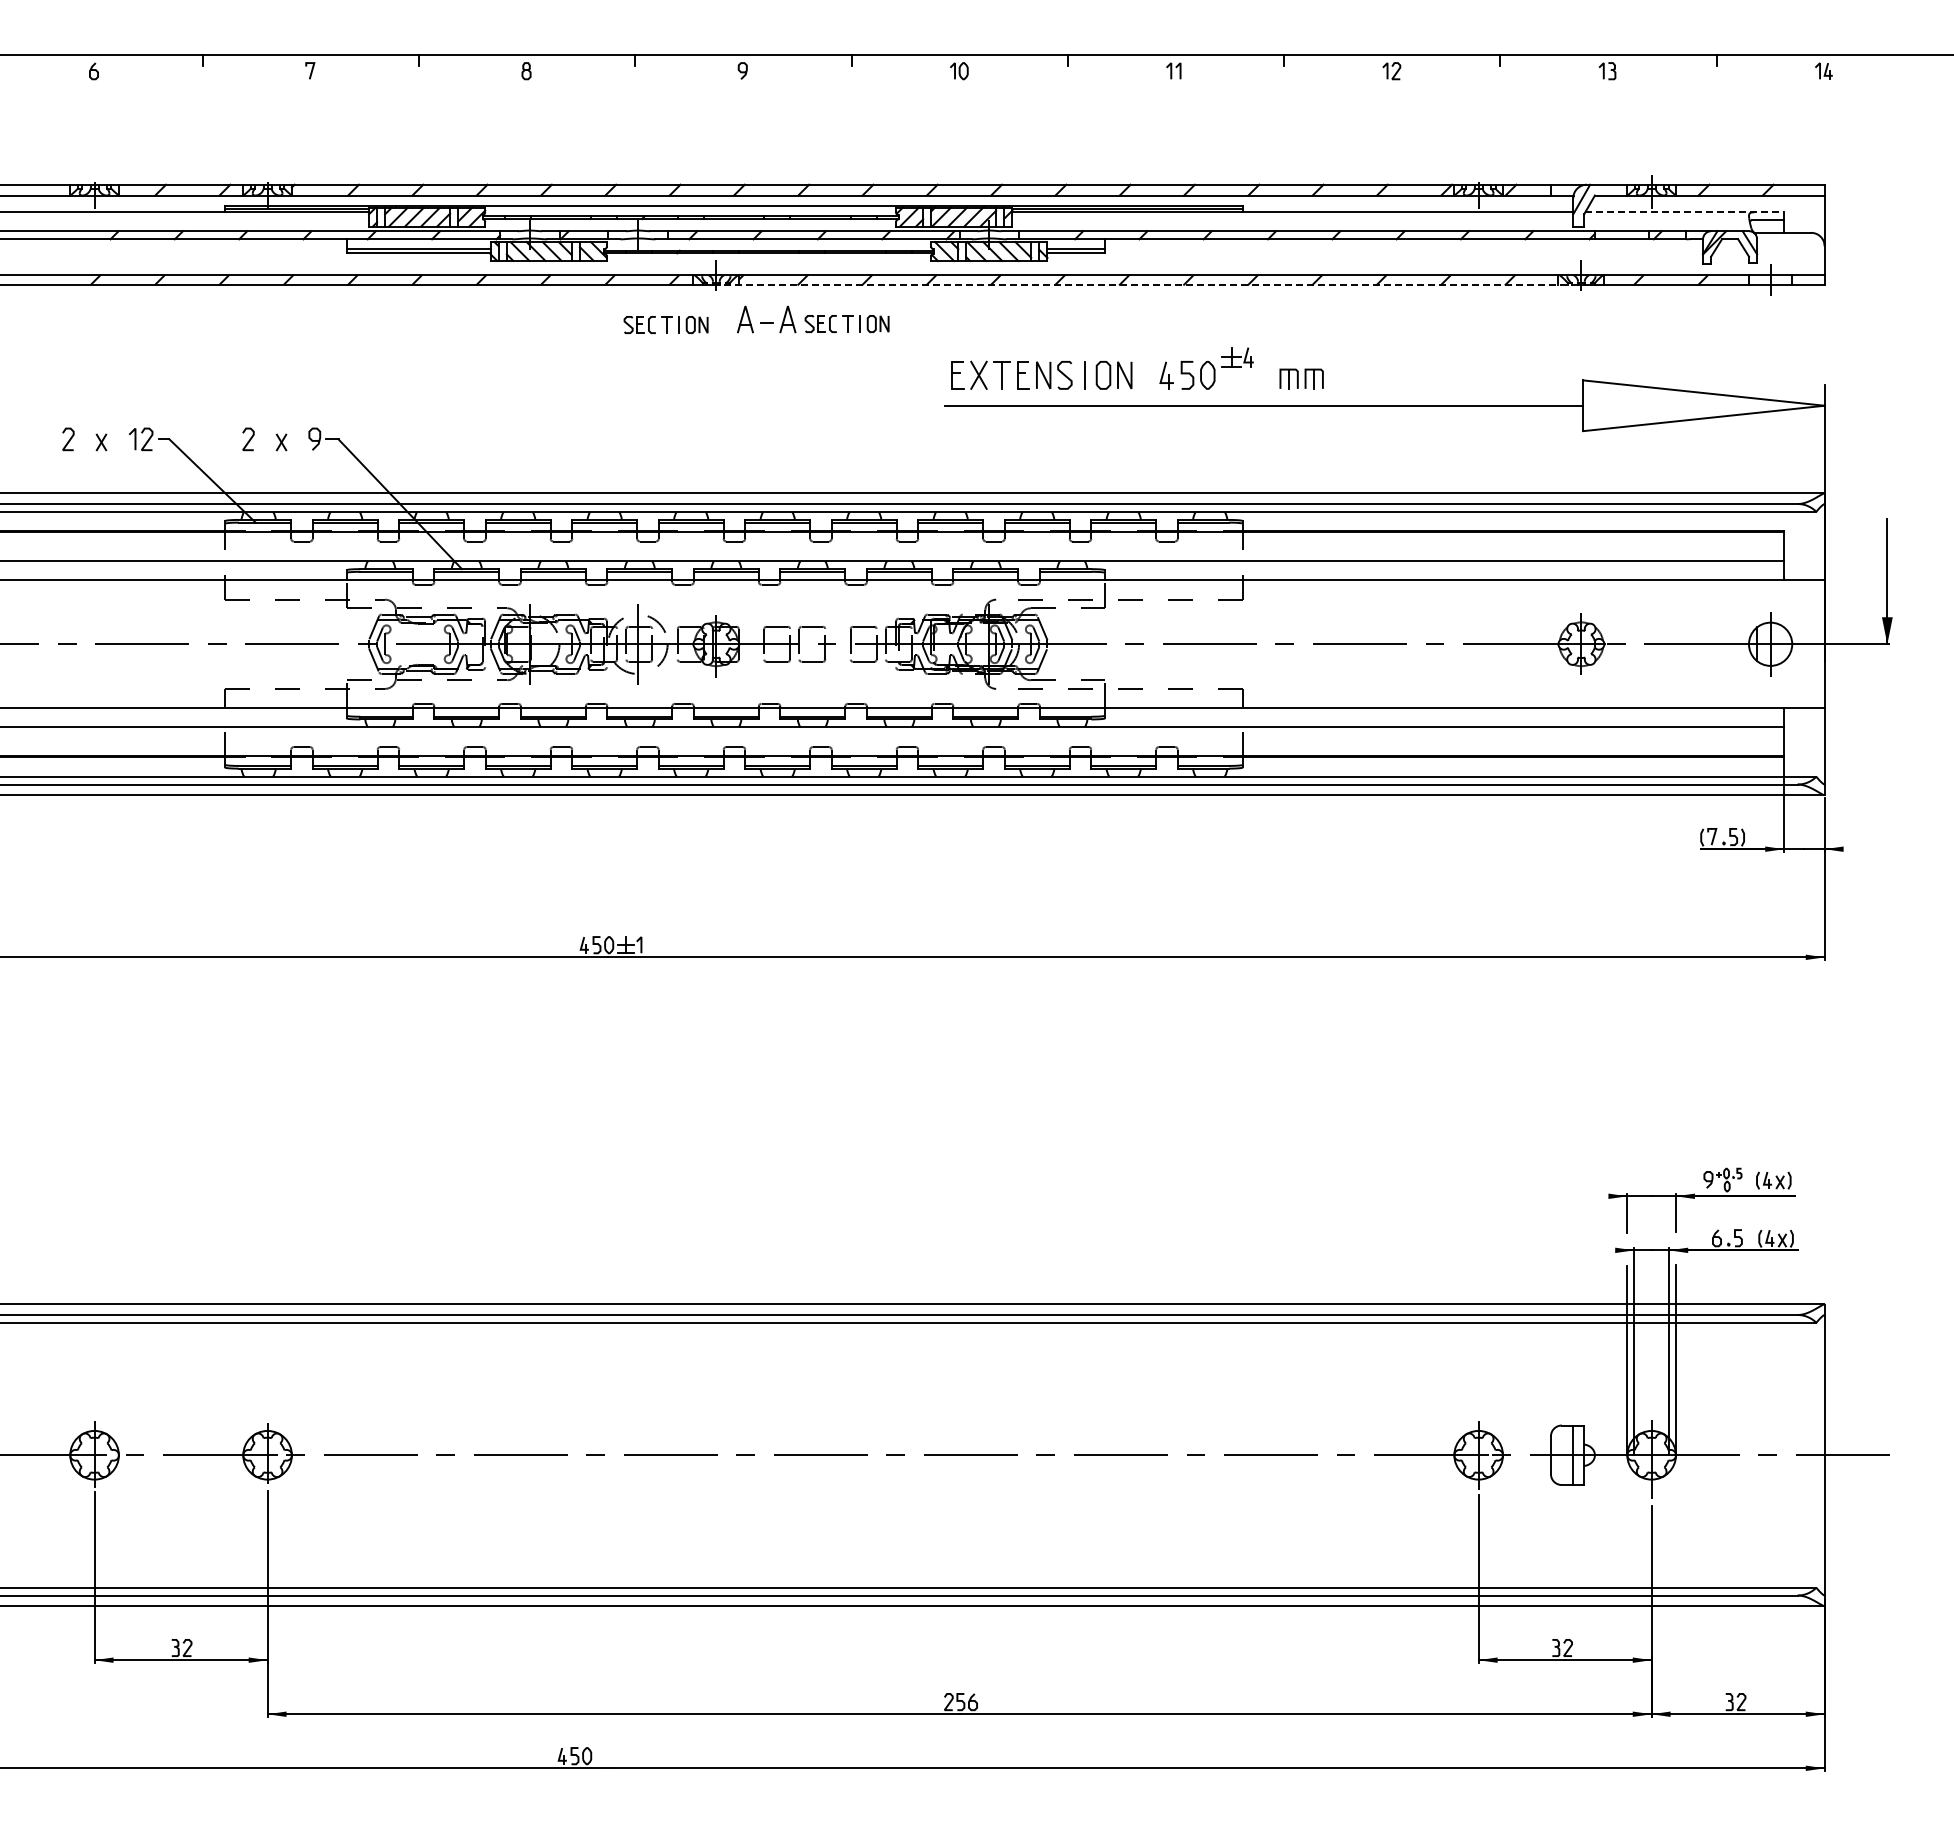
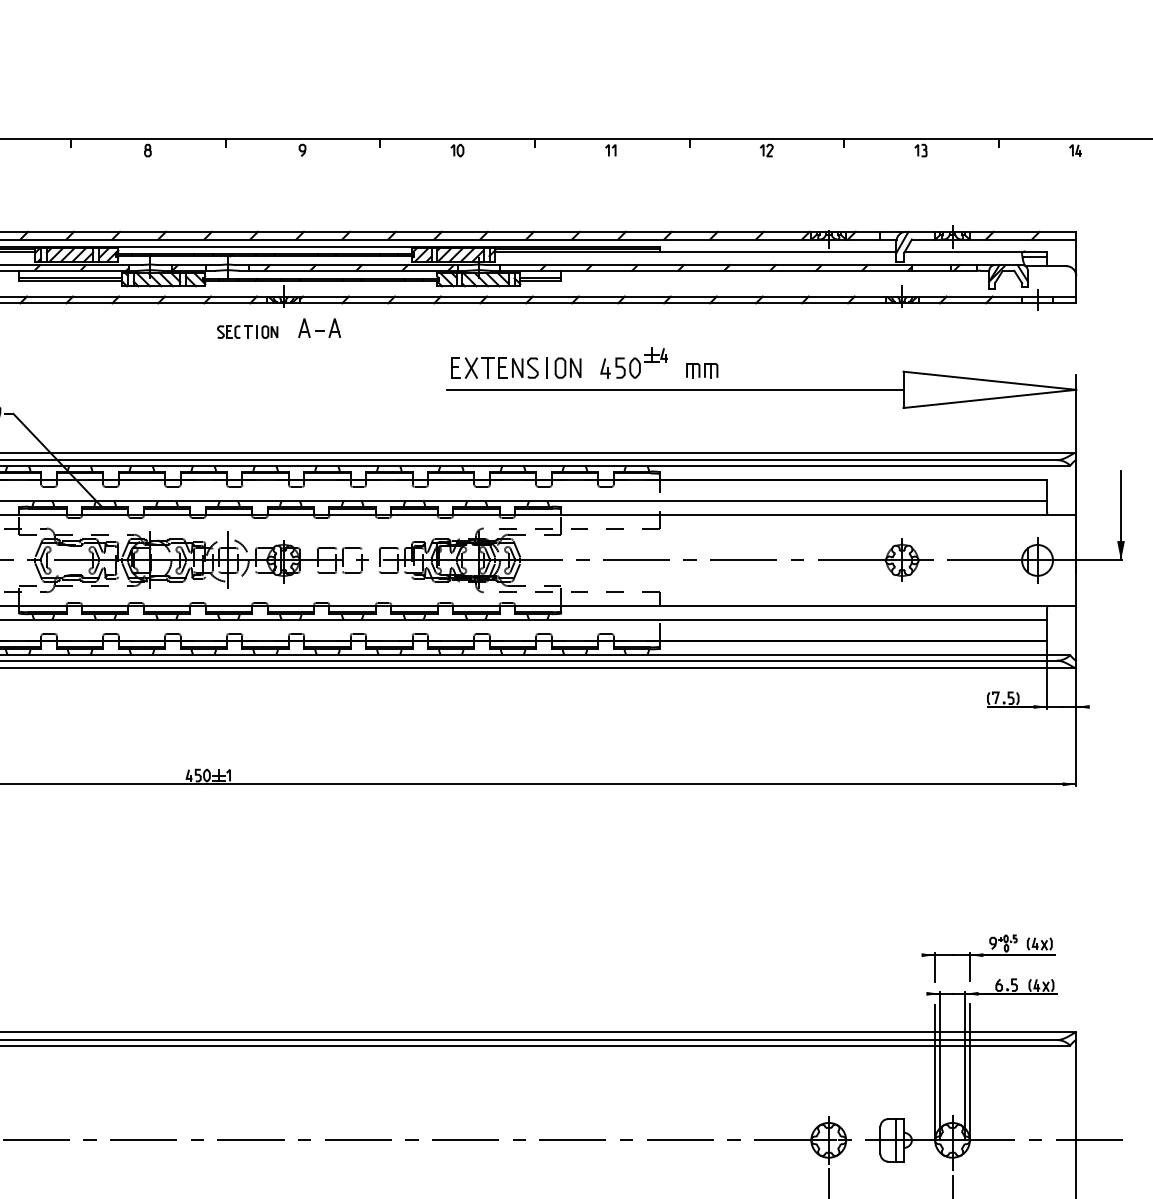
line: (1685, 212) -> (976, 251), dashed -> solid
line: (1145, 284) -> (590, 303), dashed -> solid
part: (846, 323) -> (376, 331), removed

